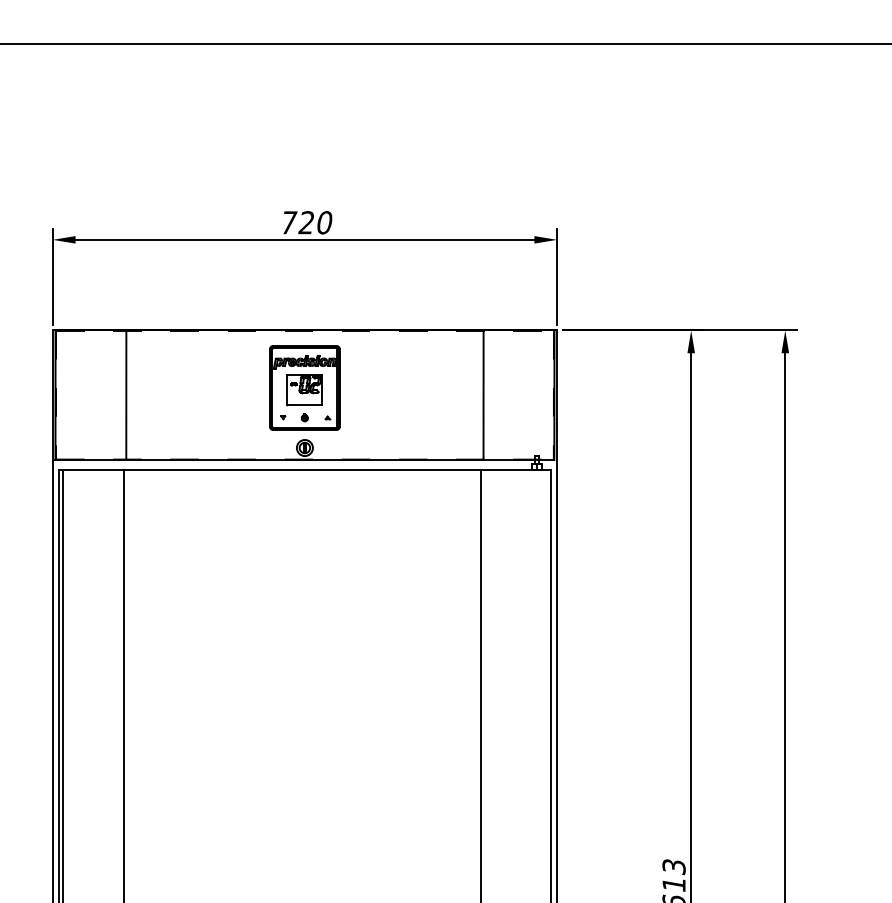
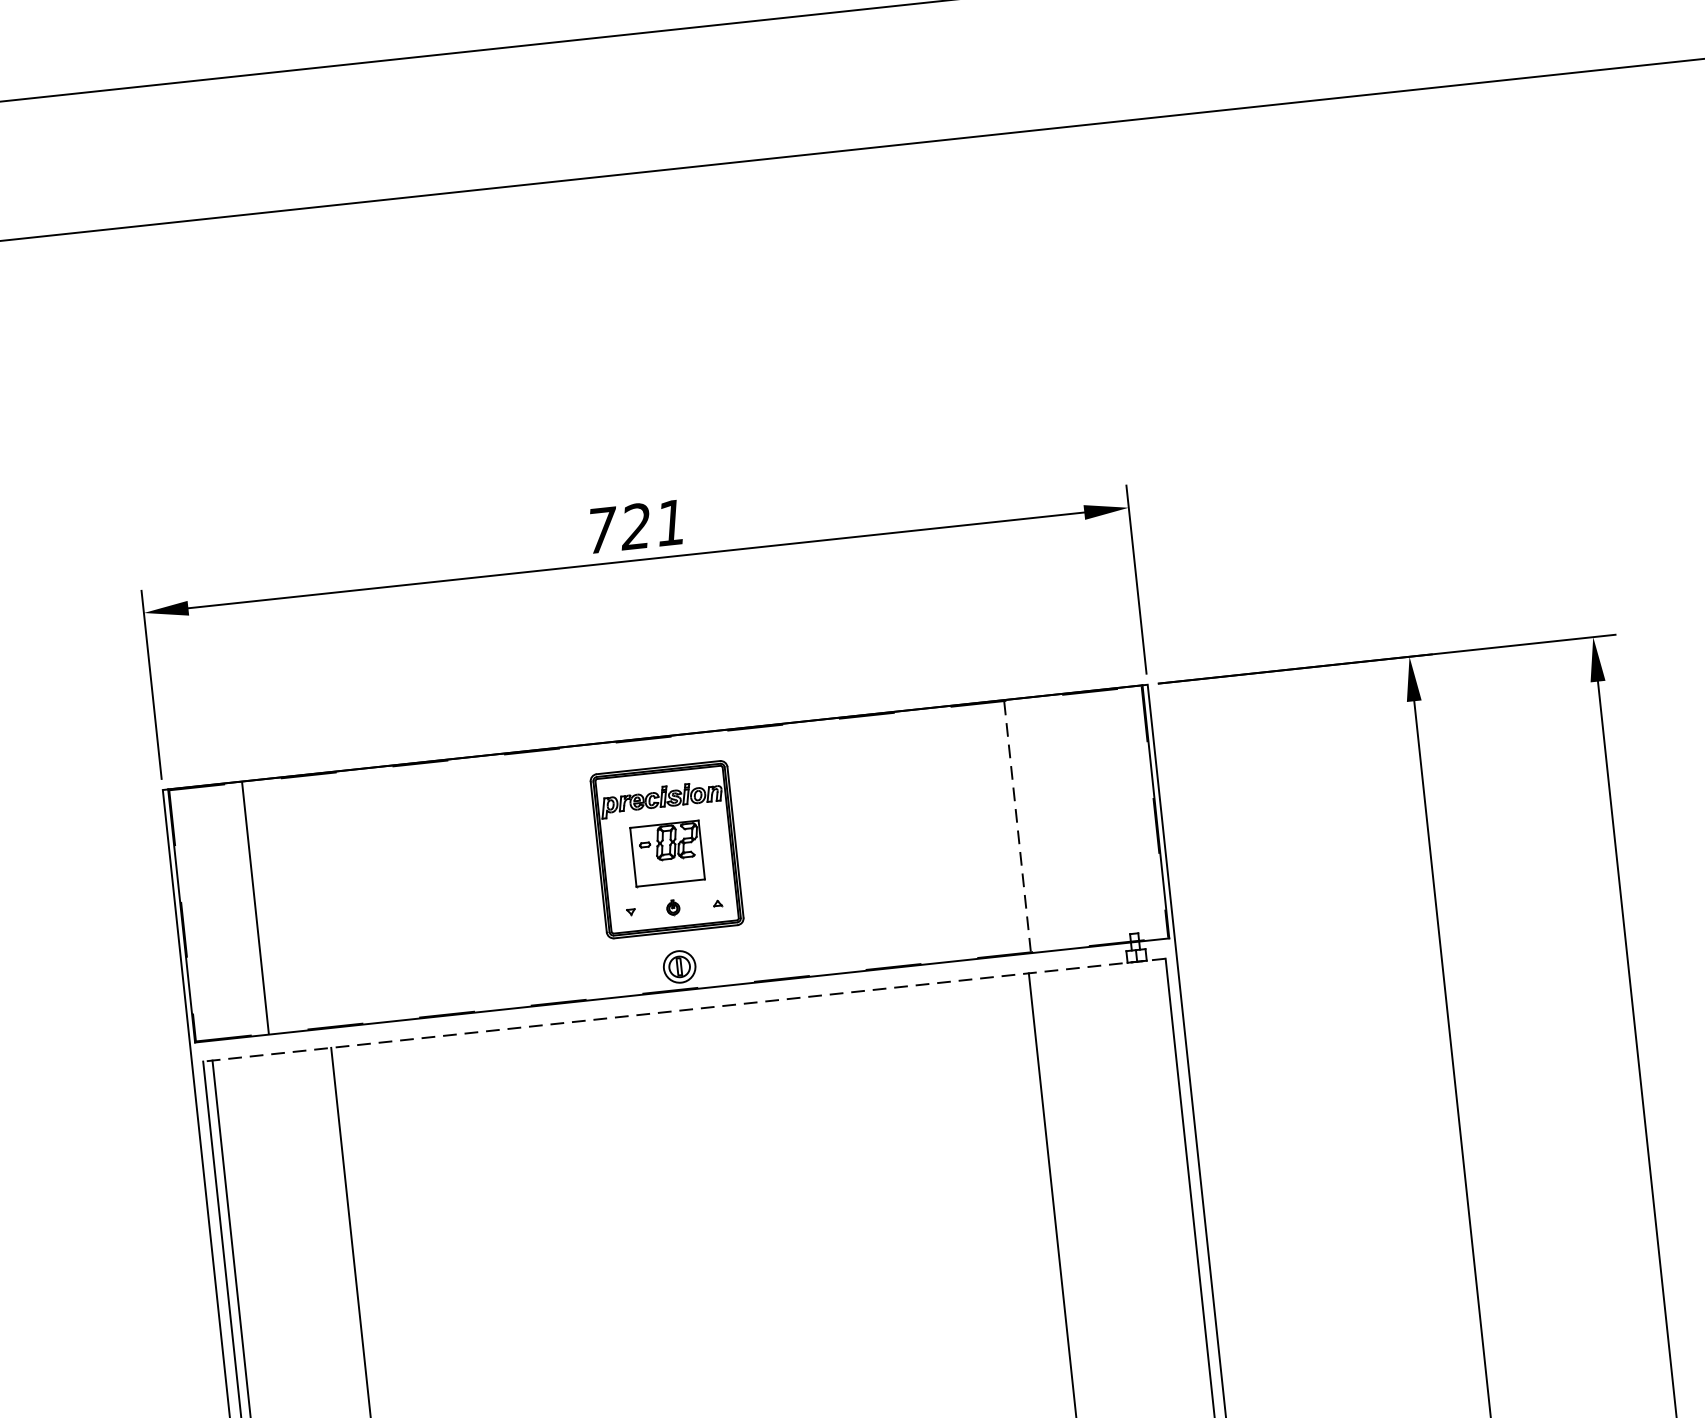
text: (324, 222) -> (670, 522), 720 -> 721
line: (126, 395) -> (255, 908), moved
line: (483, 396) -> (1017, 829), solid -> dashed
line: (304, 470) -> (683, 1010), solid -> dashed

